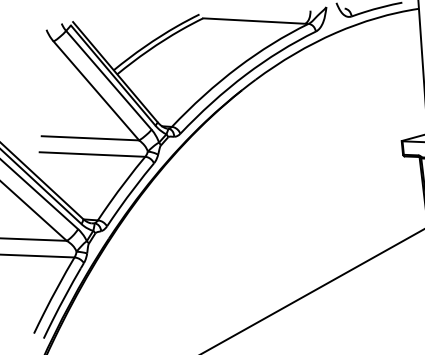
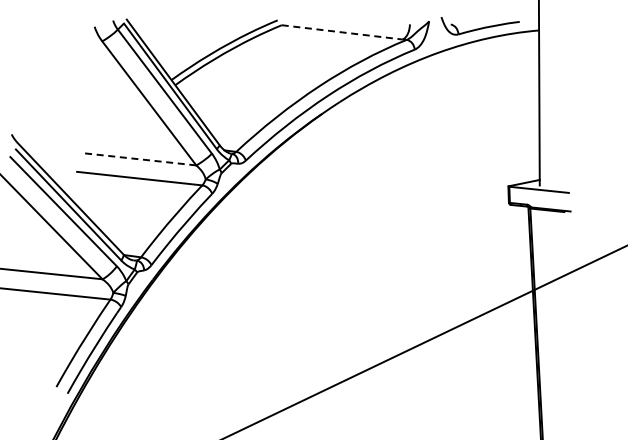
line: (254, 21) -> (342, 32), solid -> dashed
line: (90, 138) -> (138, 159), solid -> dashed

